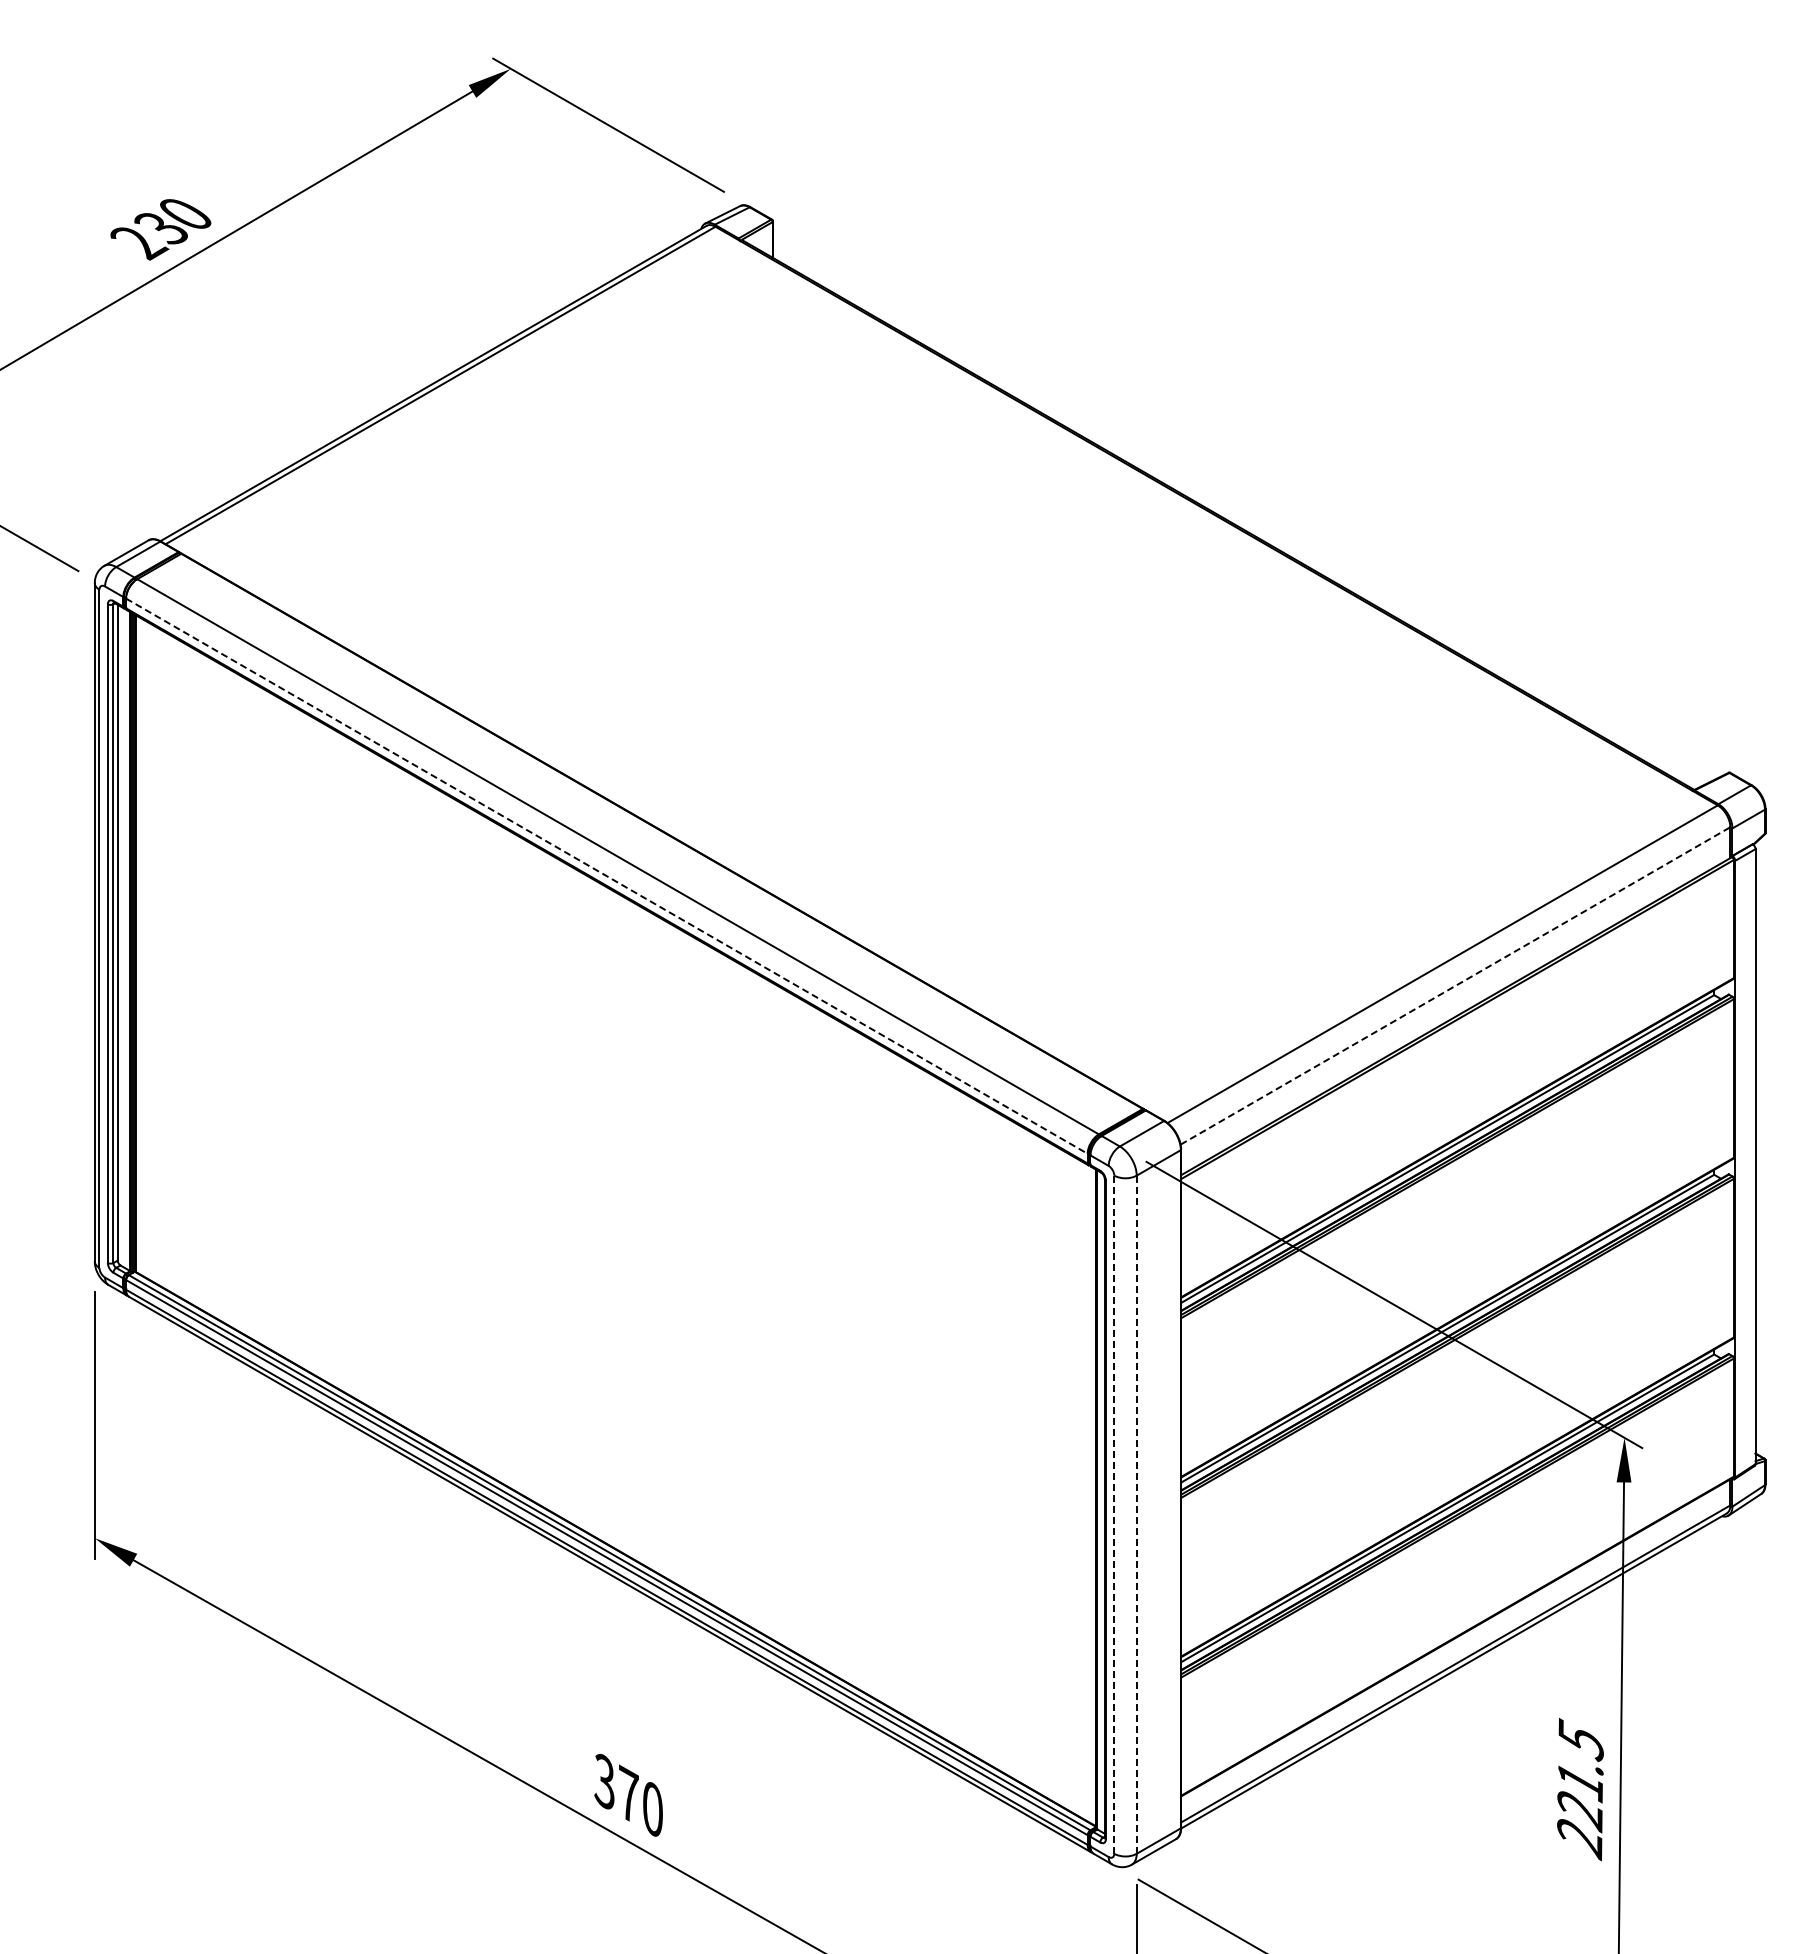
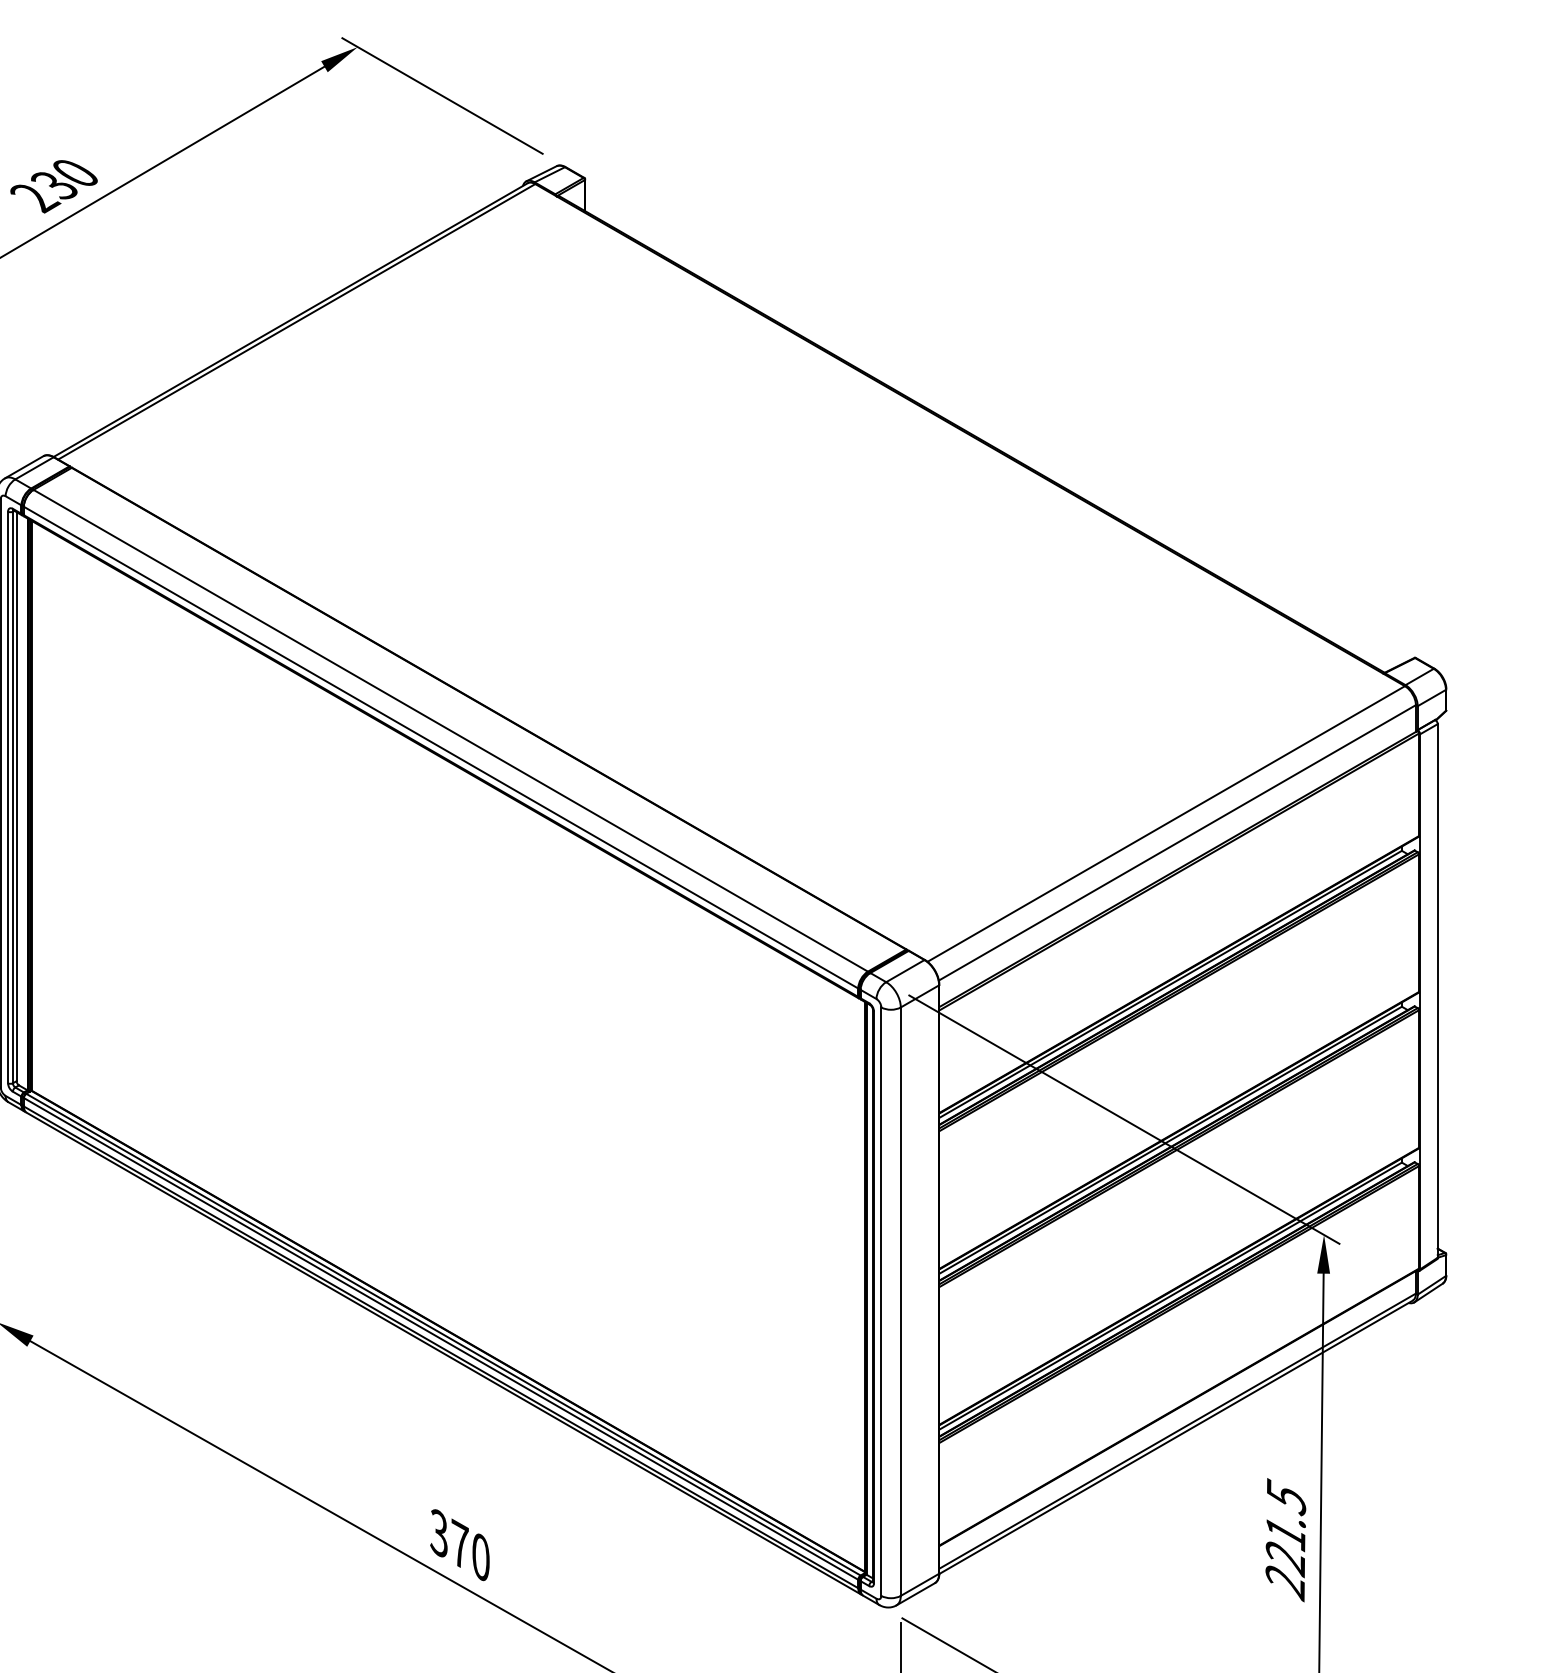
line: (607, 876) -> (441, 747), dashed -> solid
line: (1455, 985) -> (1177, 842), dashed -> solid
line: (1136, 1514) -> (900, 1301), dashed -> solid
line: (1114, 1515) -> (881, 1302), dashed -> solid

